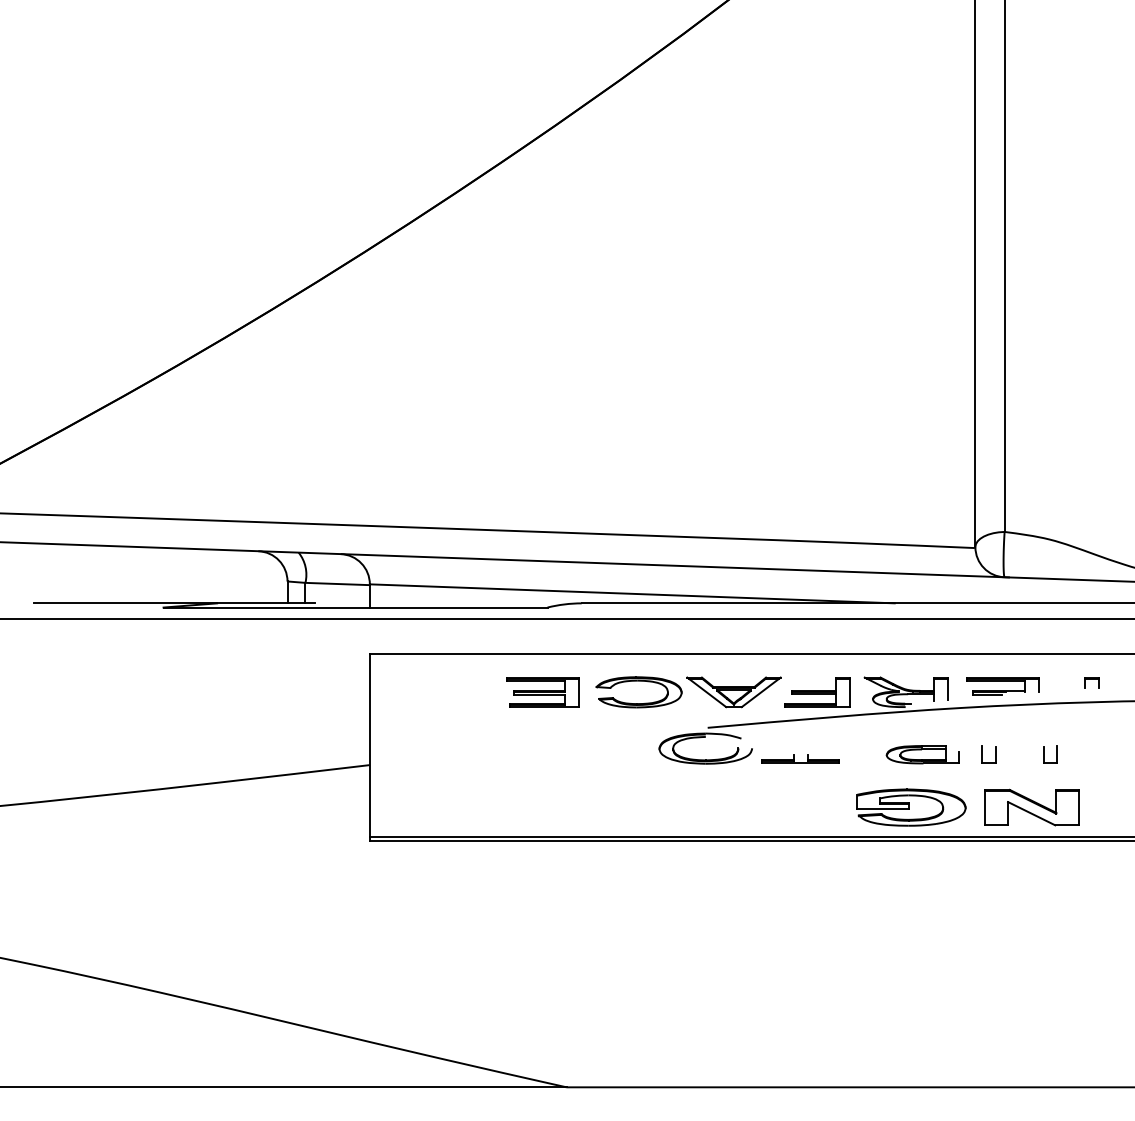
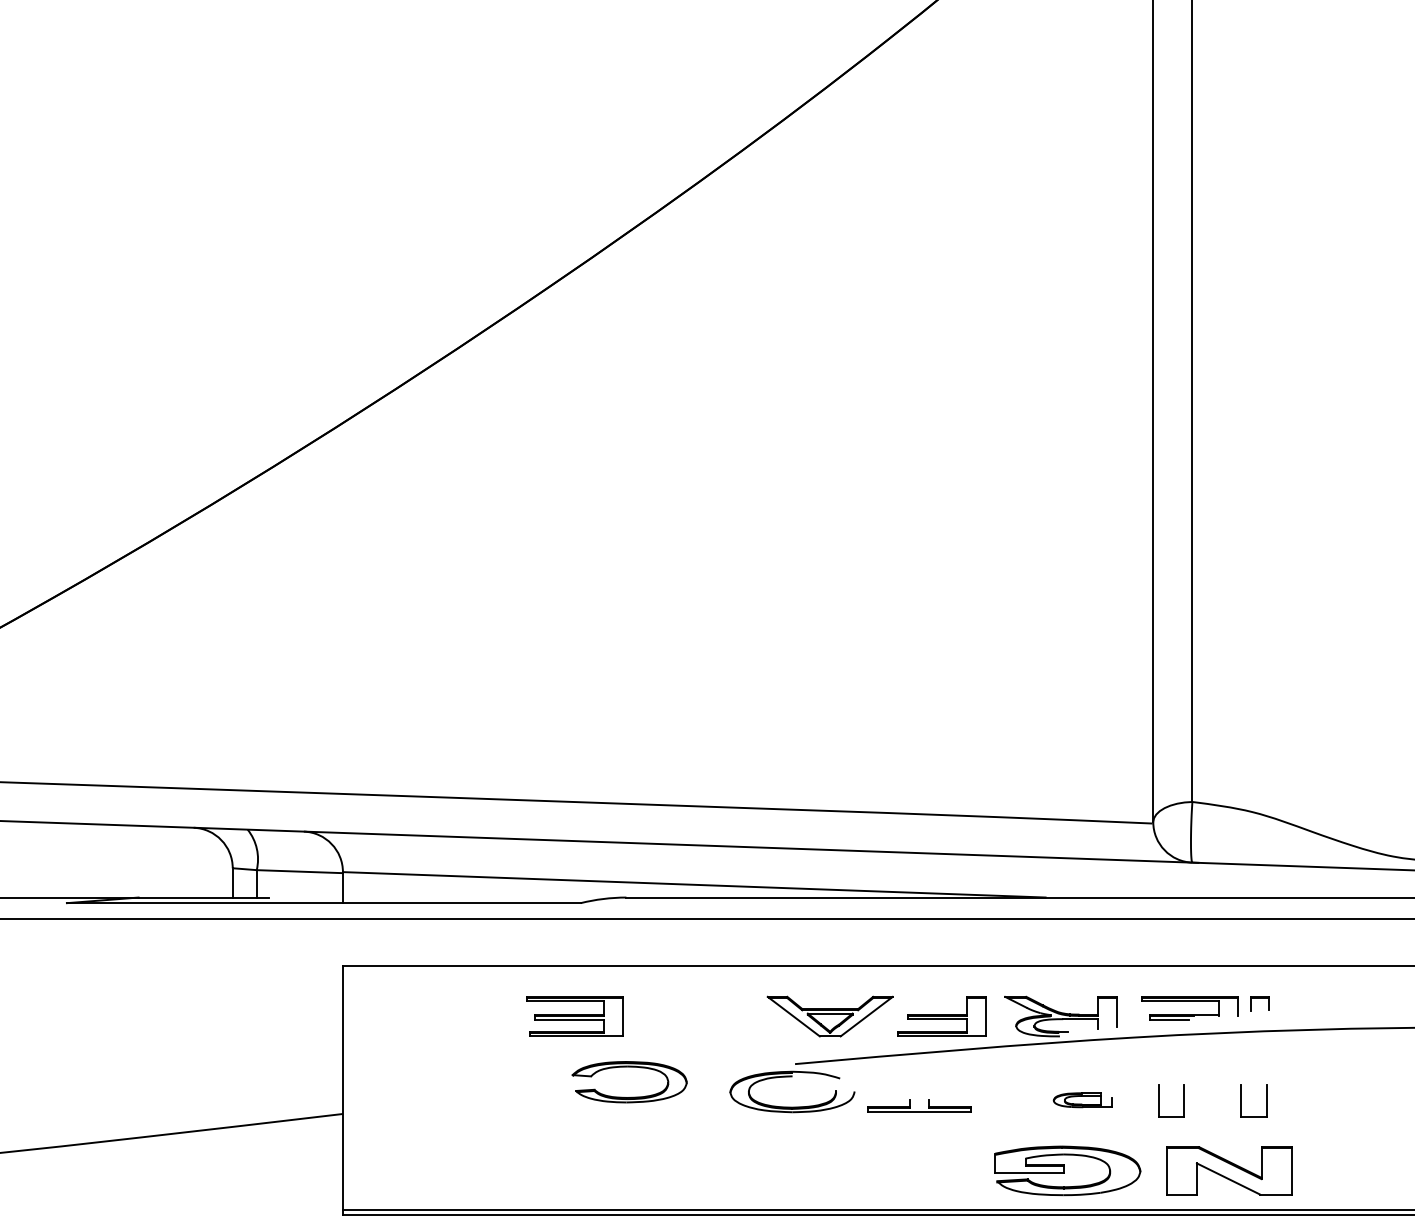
part: (638, 681) -> (628, 1067), moved
part: (1091, 682) -> (1259, 1003), moved
part: (922, 754) -> (1082, 1099), size x0.6
part: (988, 754) -> (1170, 1099), size x1.4
part: (1050, 754) -> (1253, 1099), size x1.4

